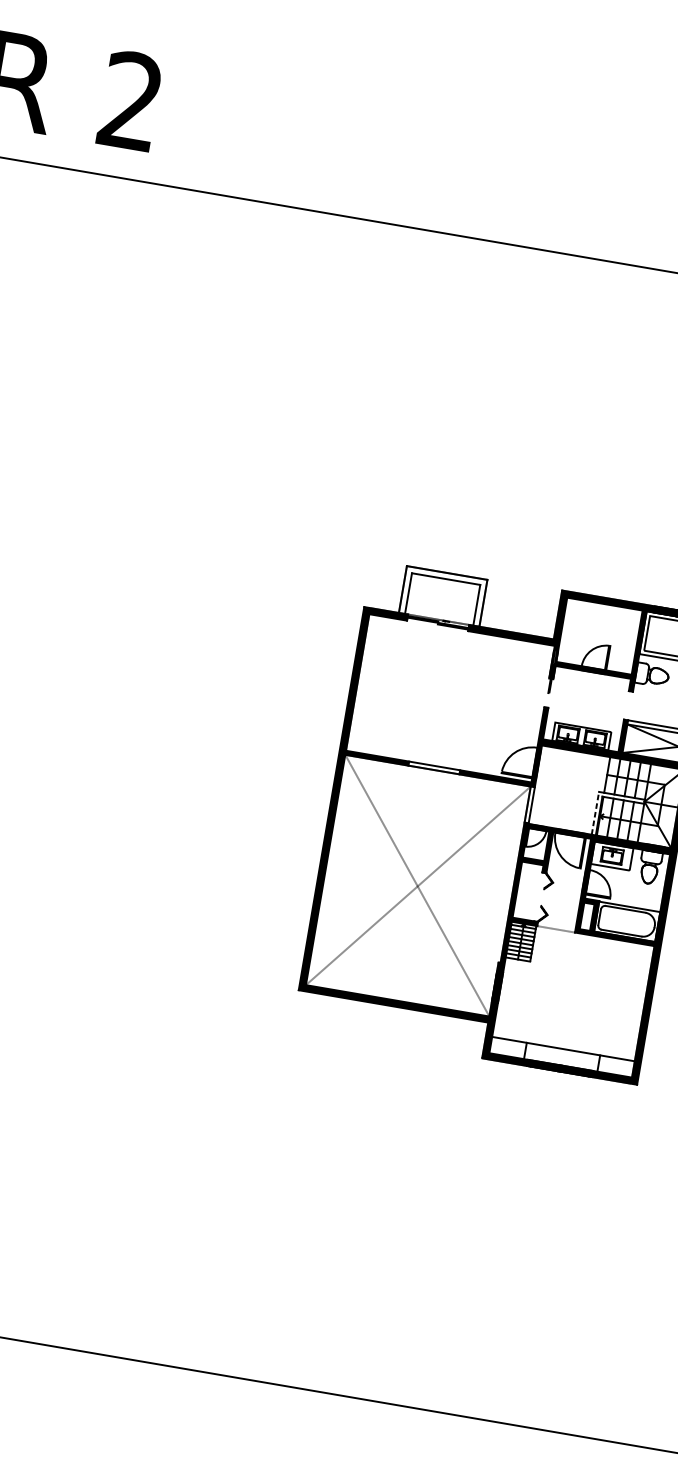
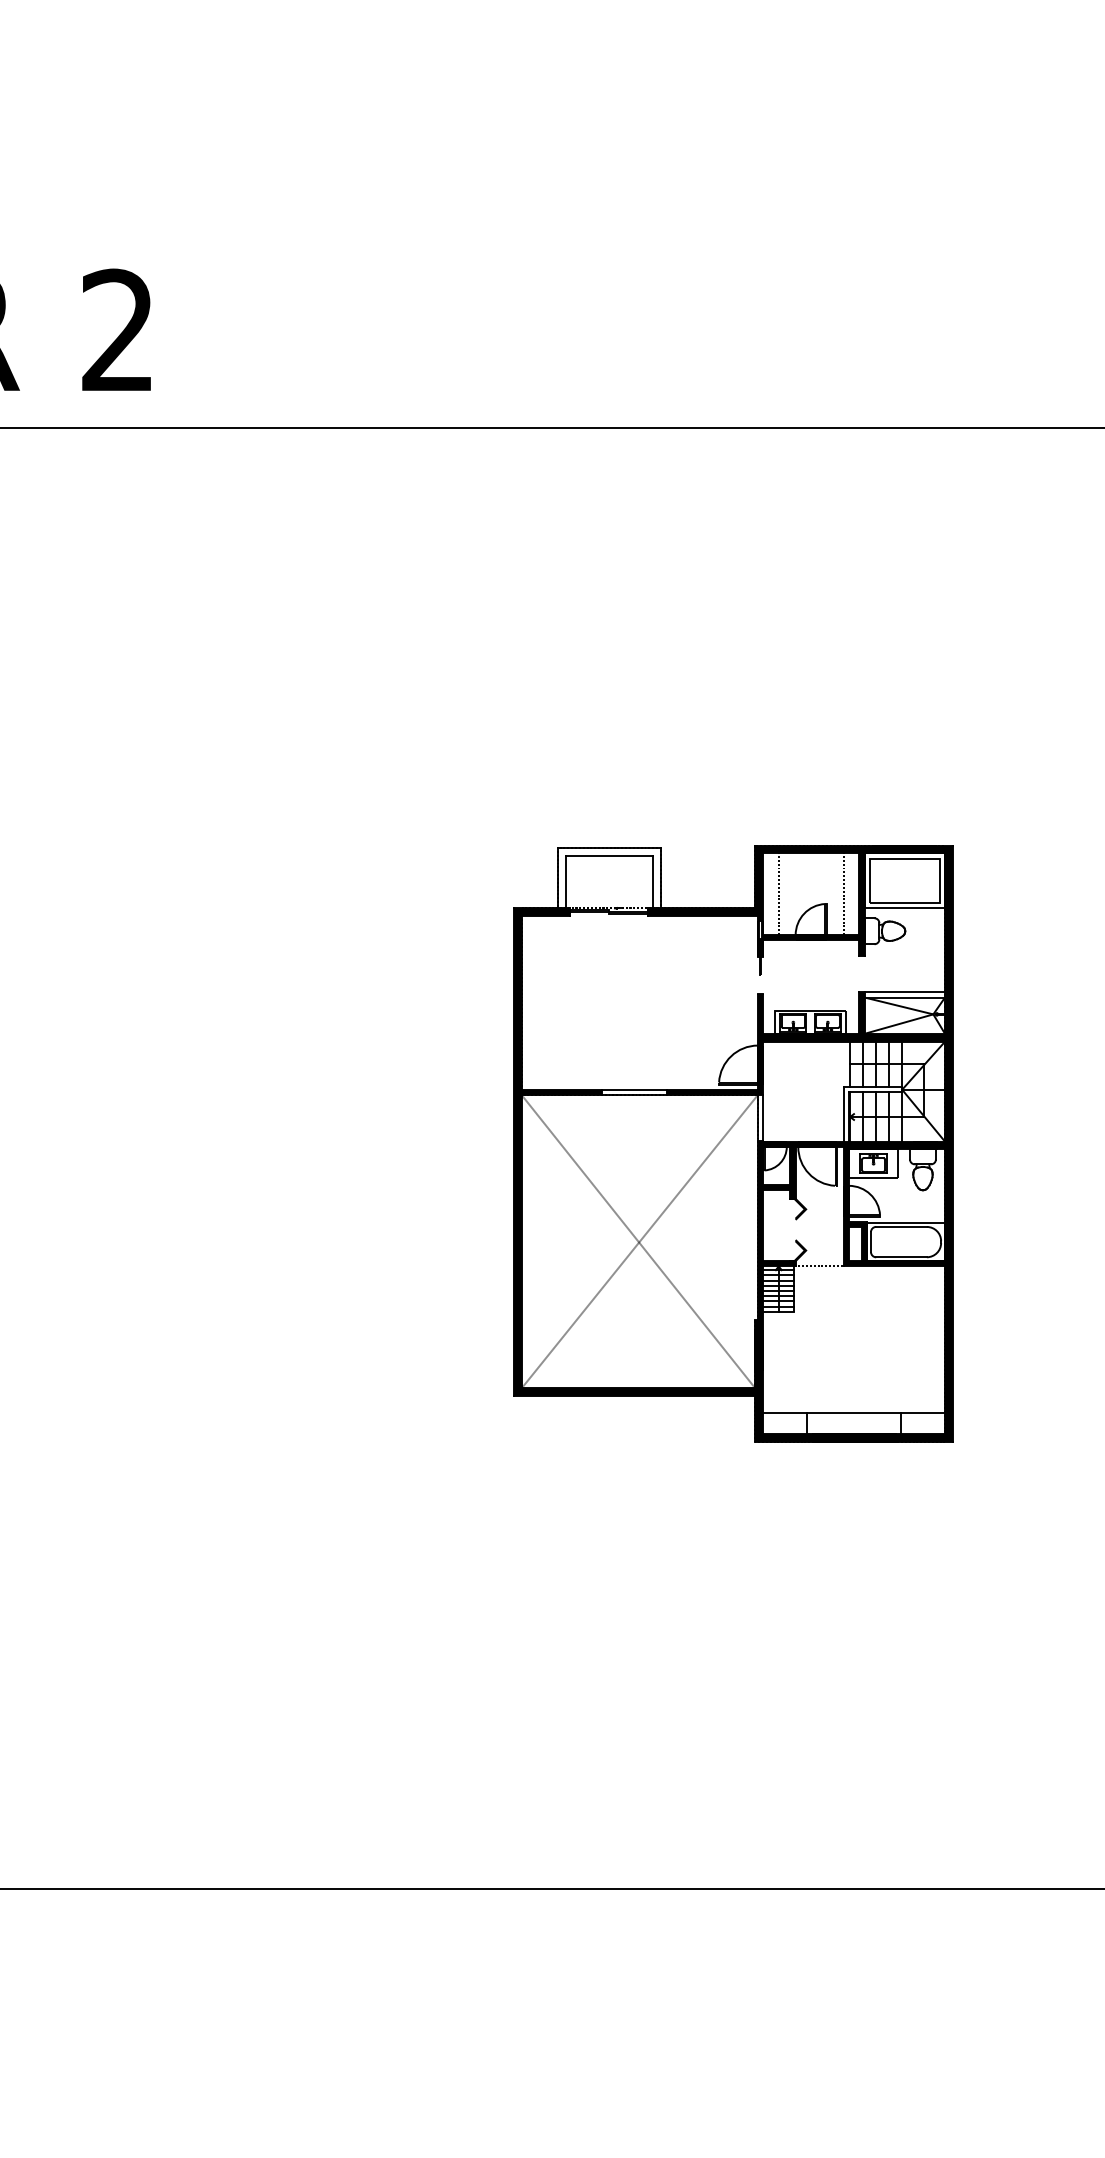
line: (573, 632) -> (778, 894), added
line: (624, 640) -> (843, 894), added
line: (595, 812) -> (843, 1113), dashed -> solid

